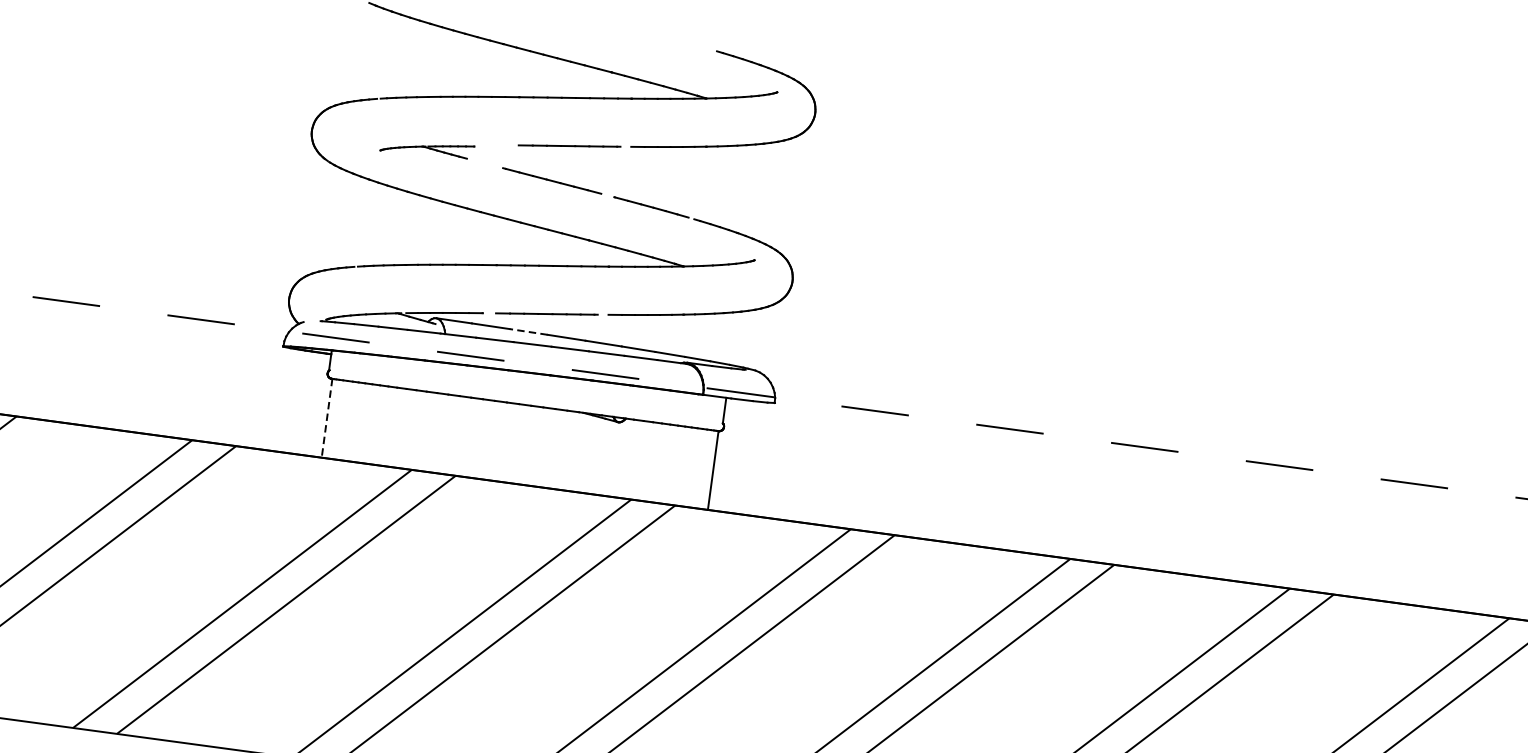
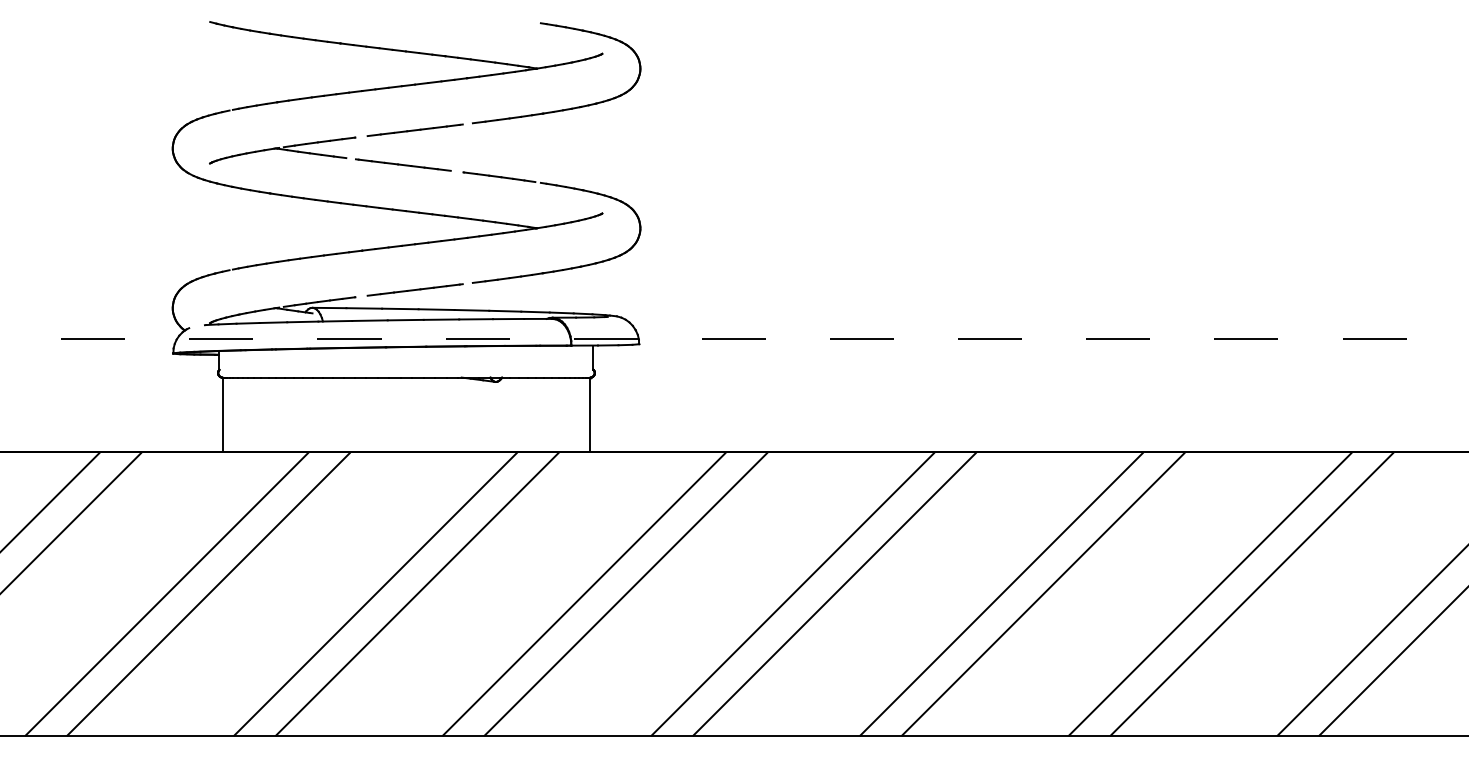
part: (427, 148) -> (282, 150), size x1.67
line: (527, 331) -> (399, 308), dashed -> solid
line: (327, 418) -> (223, 415), dashed -> solid

